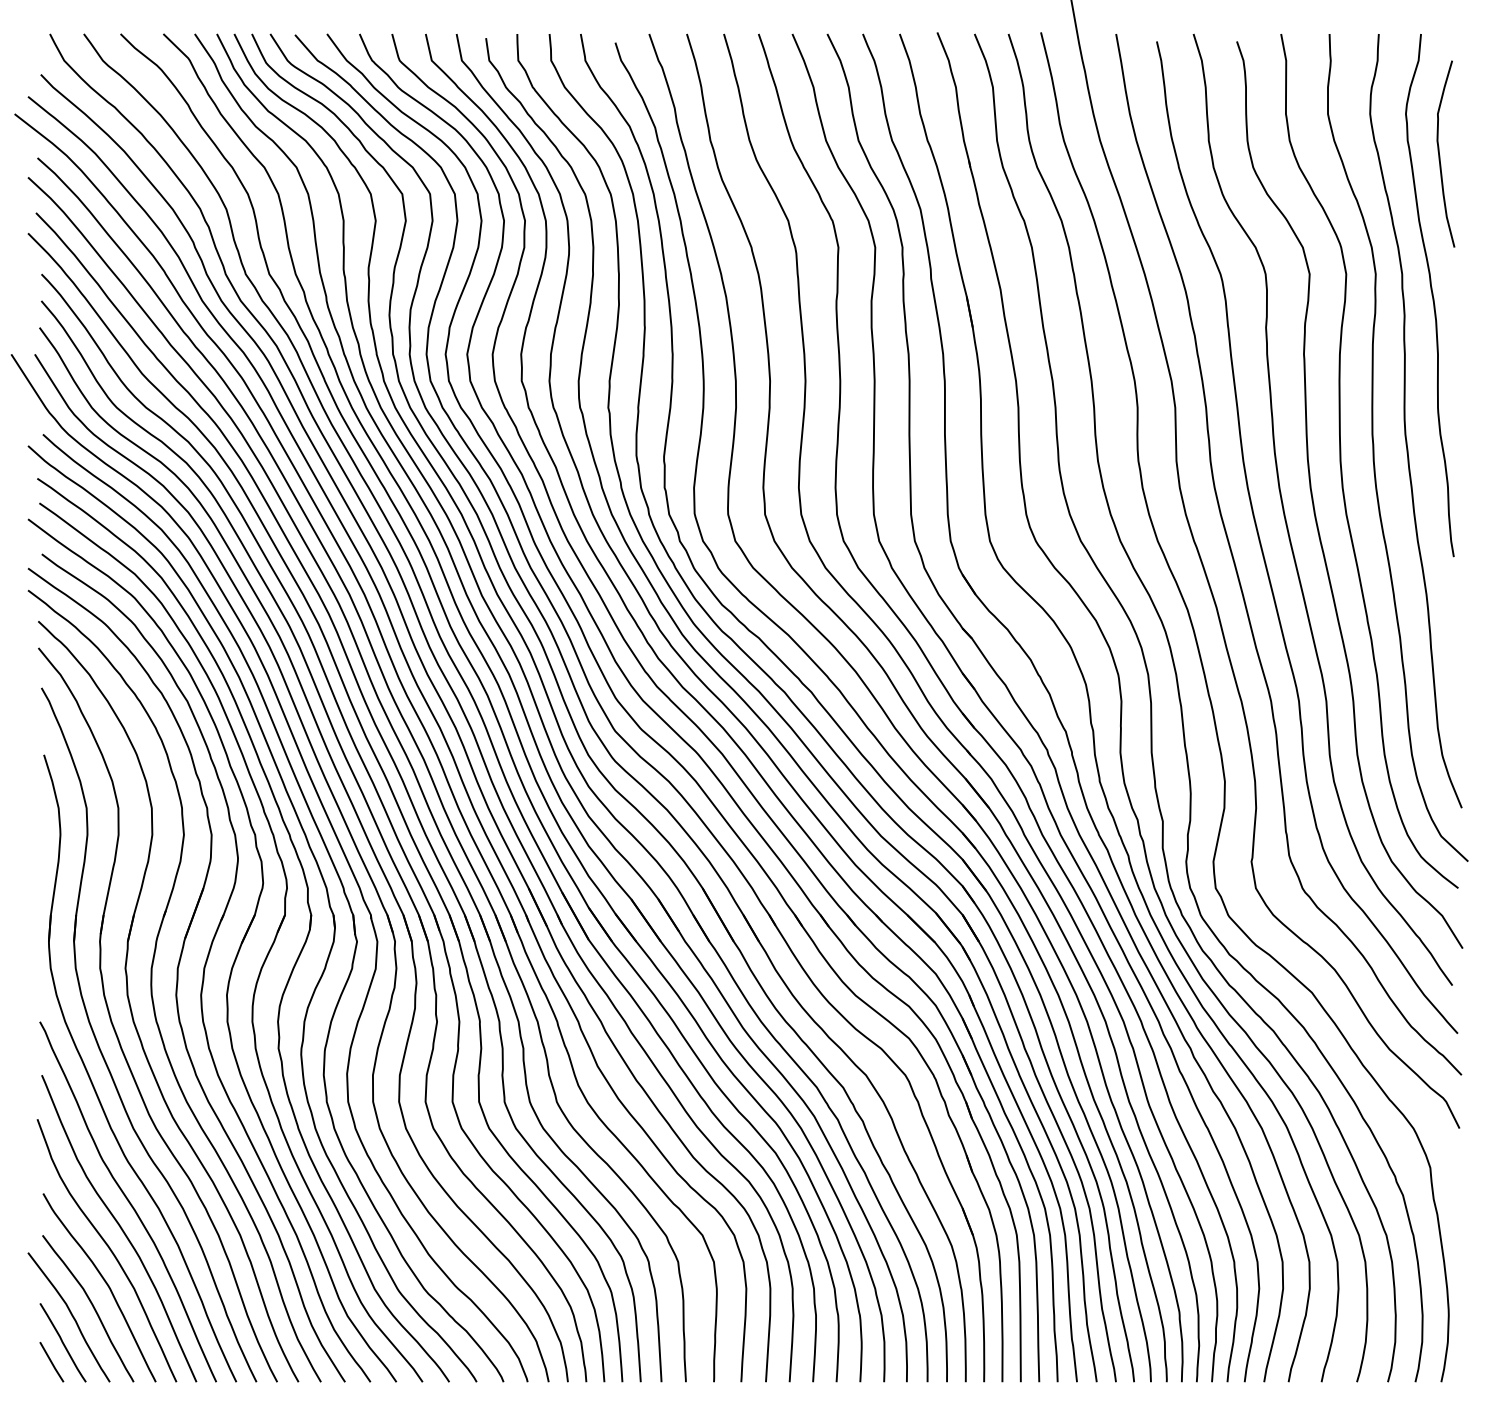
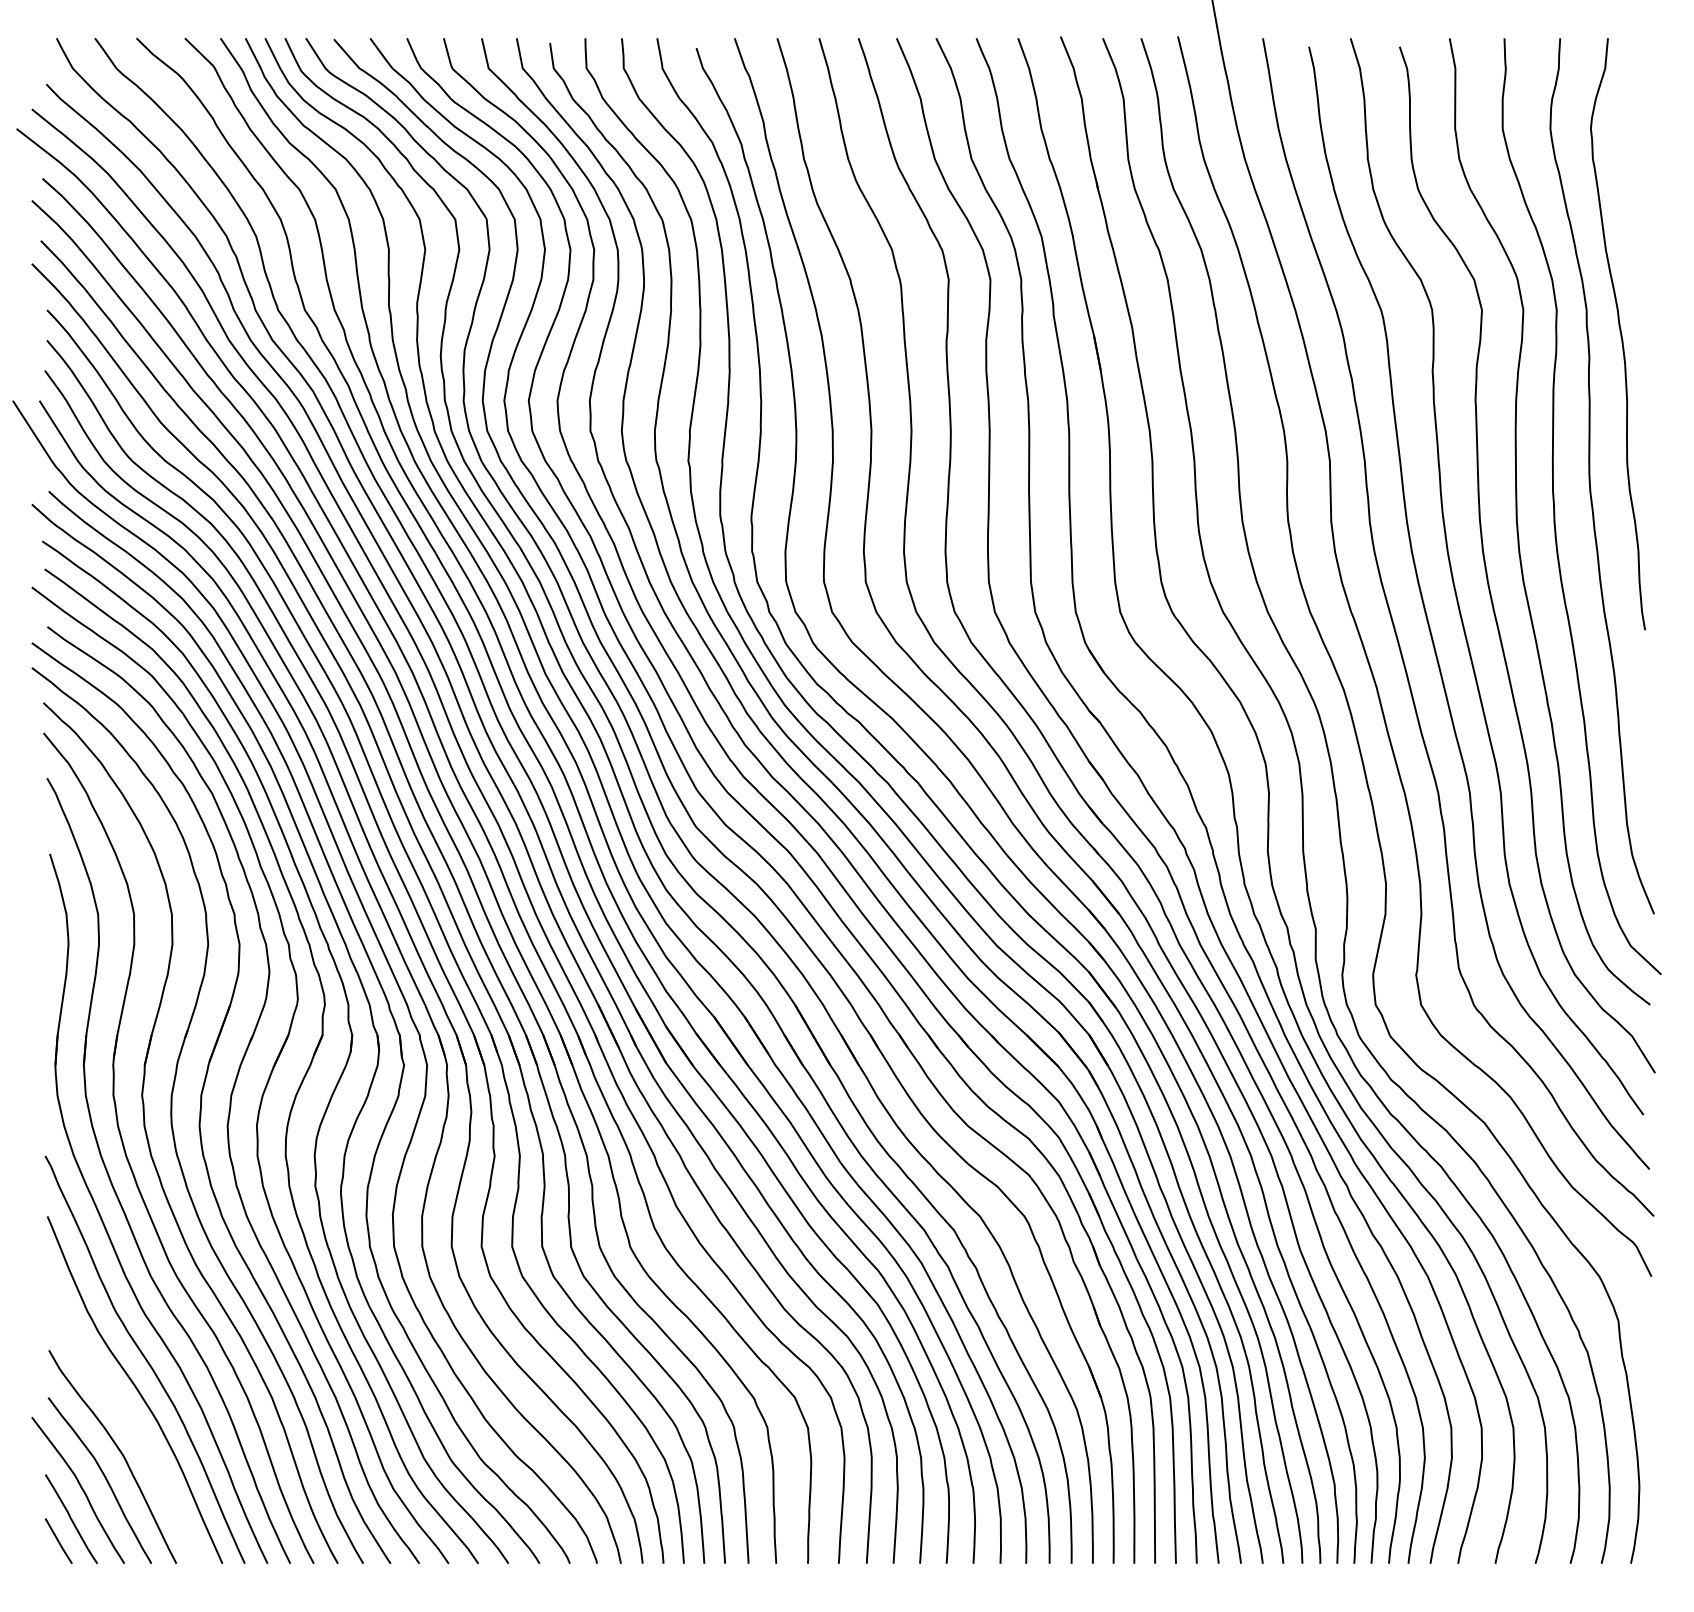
curve: (1440, 153) -> (1629, 173), removed
curve: (109, 1249) -> (123, 1413), removed

